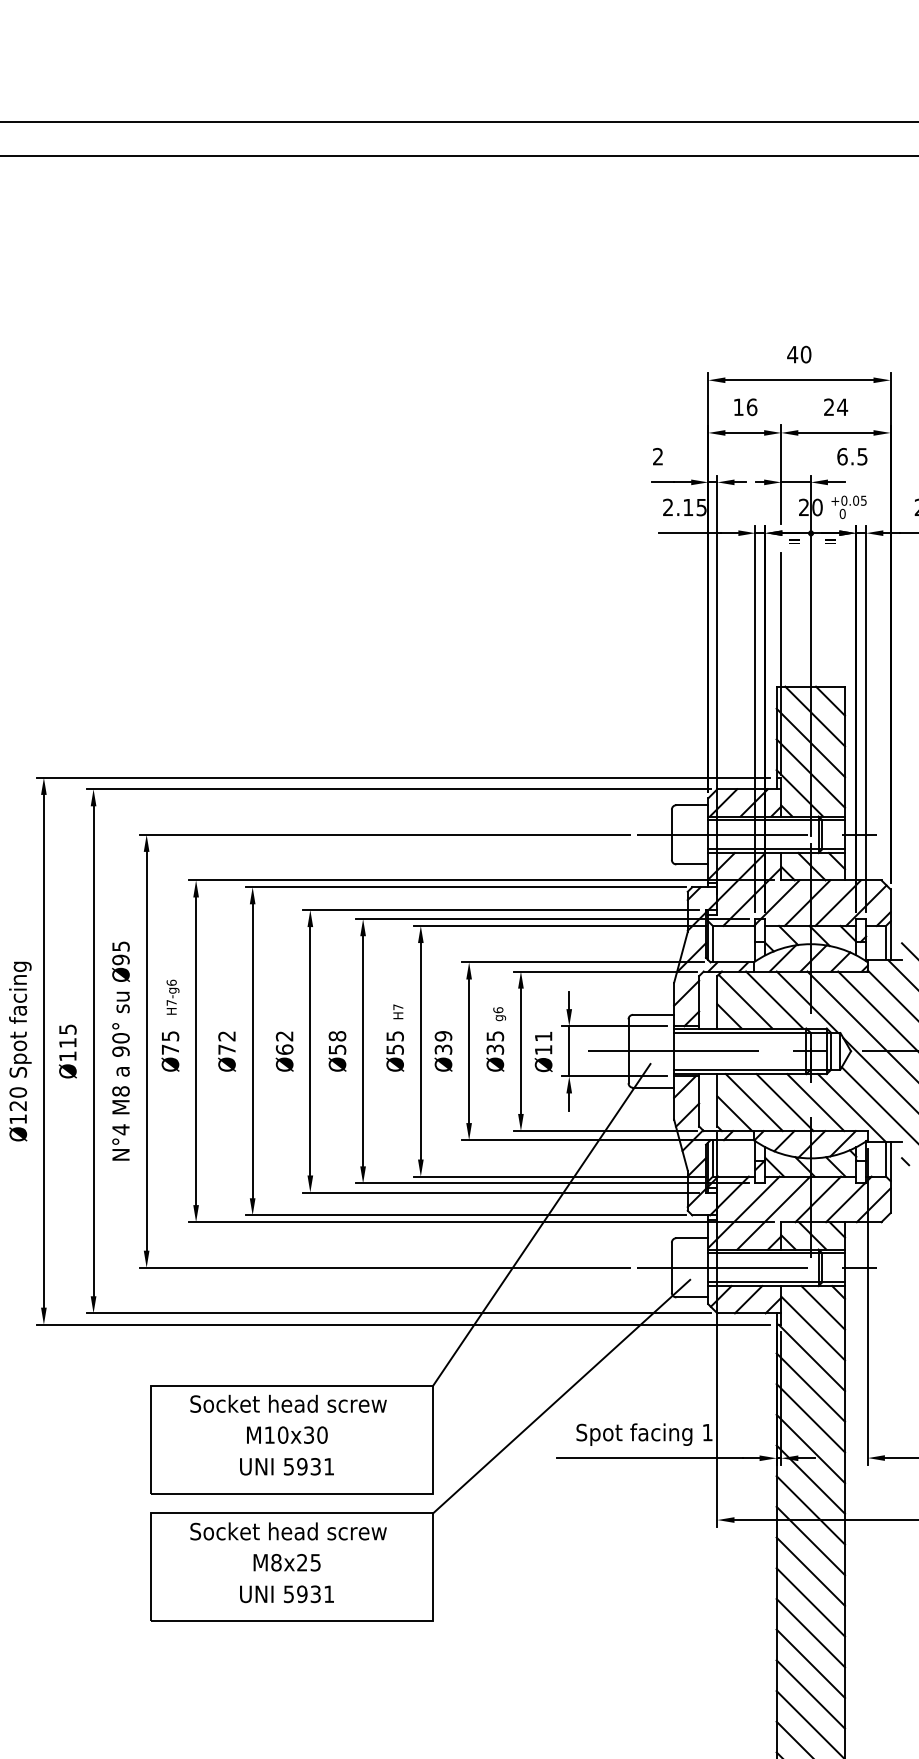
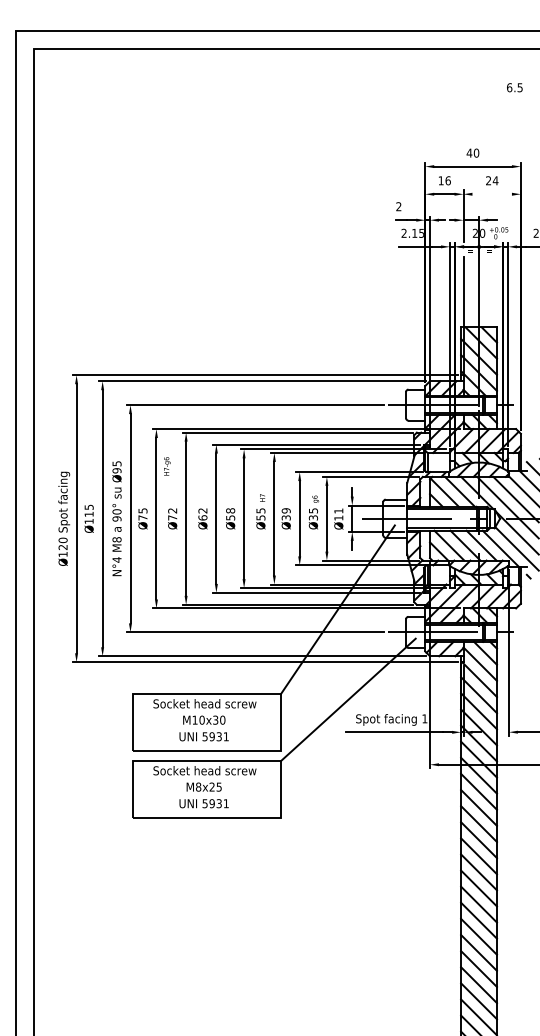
line: (834, 433) -> (491, 194), removed
text: (851, 456) -> (514, 87), moved
text: (173, 997) -> (167, 466), moved

